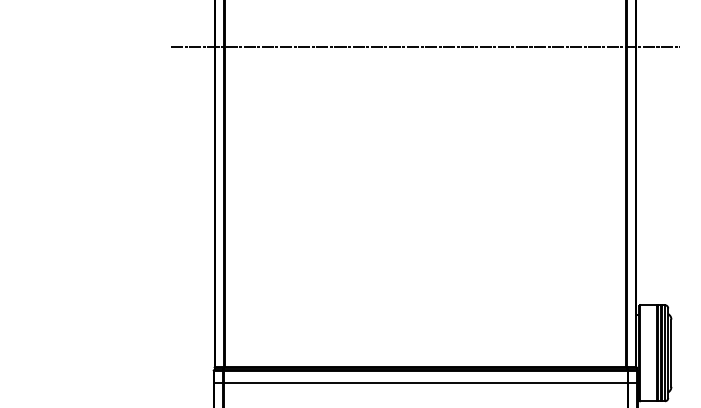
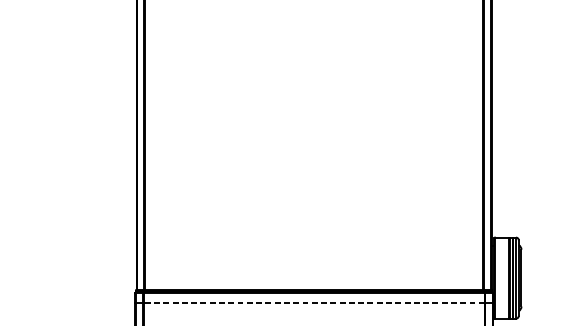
line: (425, 46) -> (314, 19), removed
line: (425, 383) -> (314, 303), solid -> dashed

